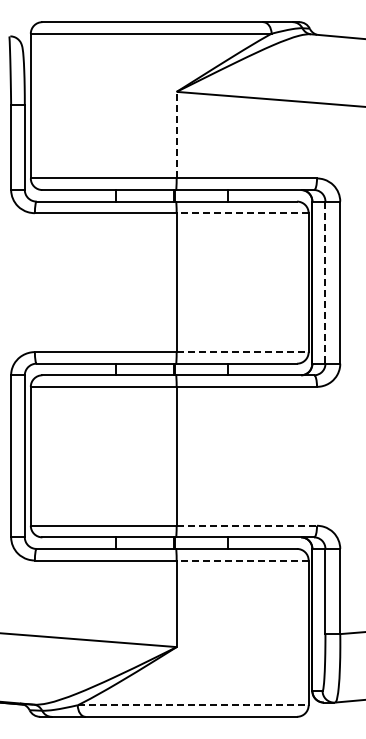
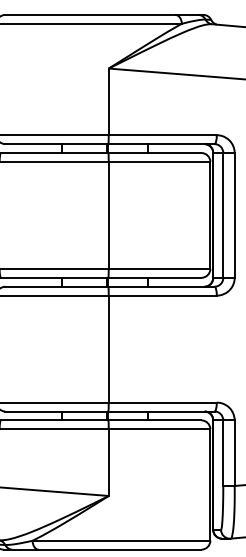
line: (176, 134) -> (108, 101), dashed -> solid
line: (242, 213) -> (159, 162), dashed -> solid
line: (325, 283) -> (223, 216), dashed -> solid
line: (243, 352) -> (160, 269), dashed -> solid
line: (247, 525) -> (163, 402), dashed -> solid
line: (242, 560) -> (159, 429), dashed -> solid
line: (193, 705) -> (121, 540), dashed -> solid

